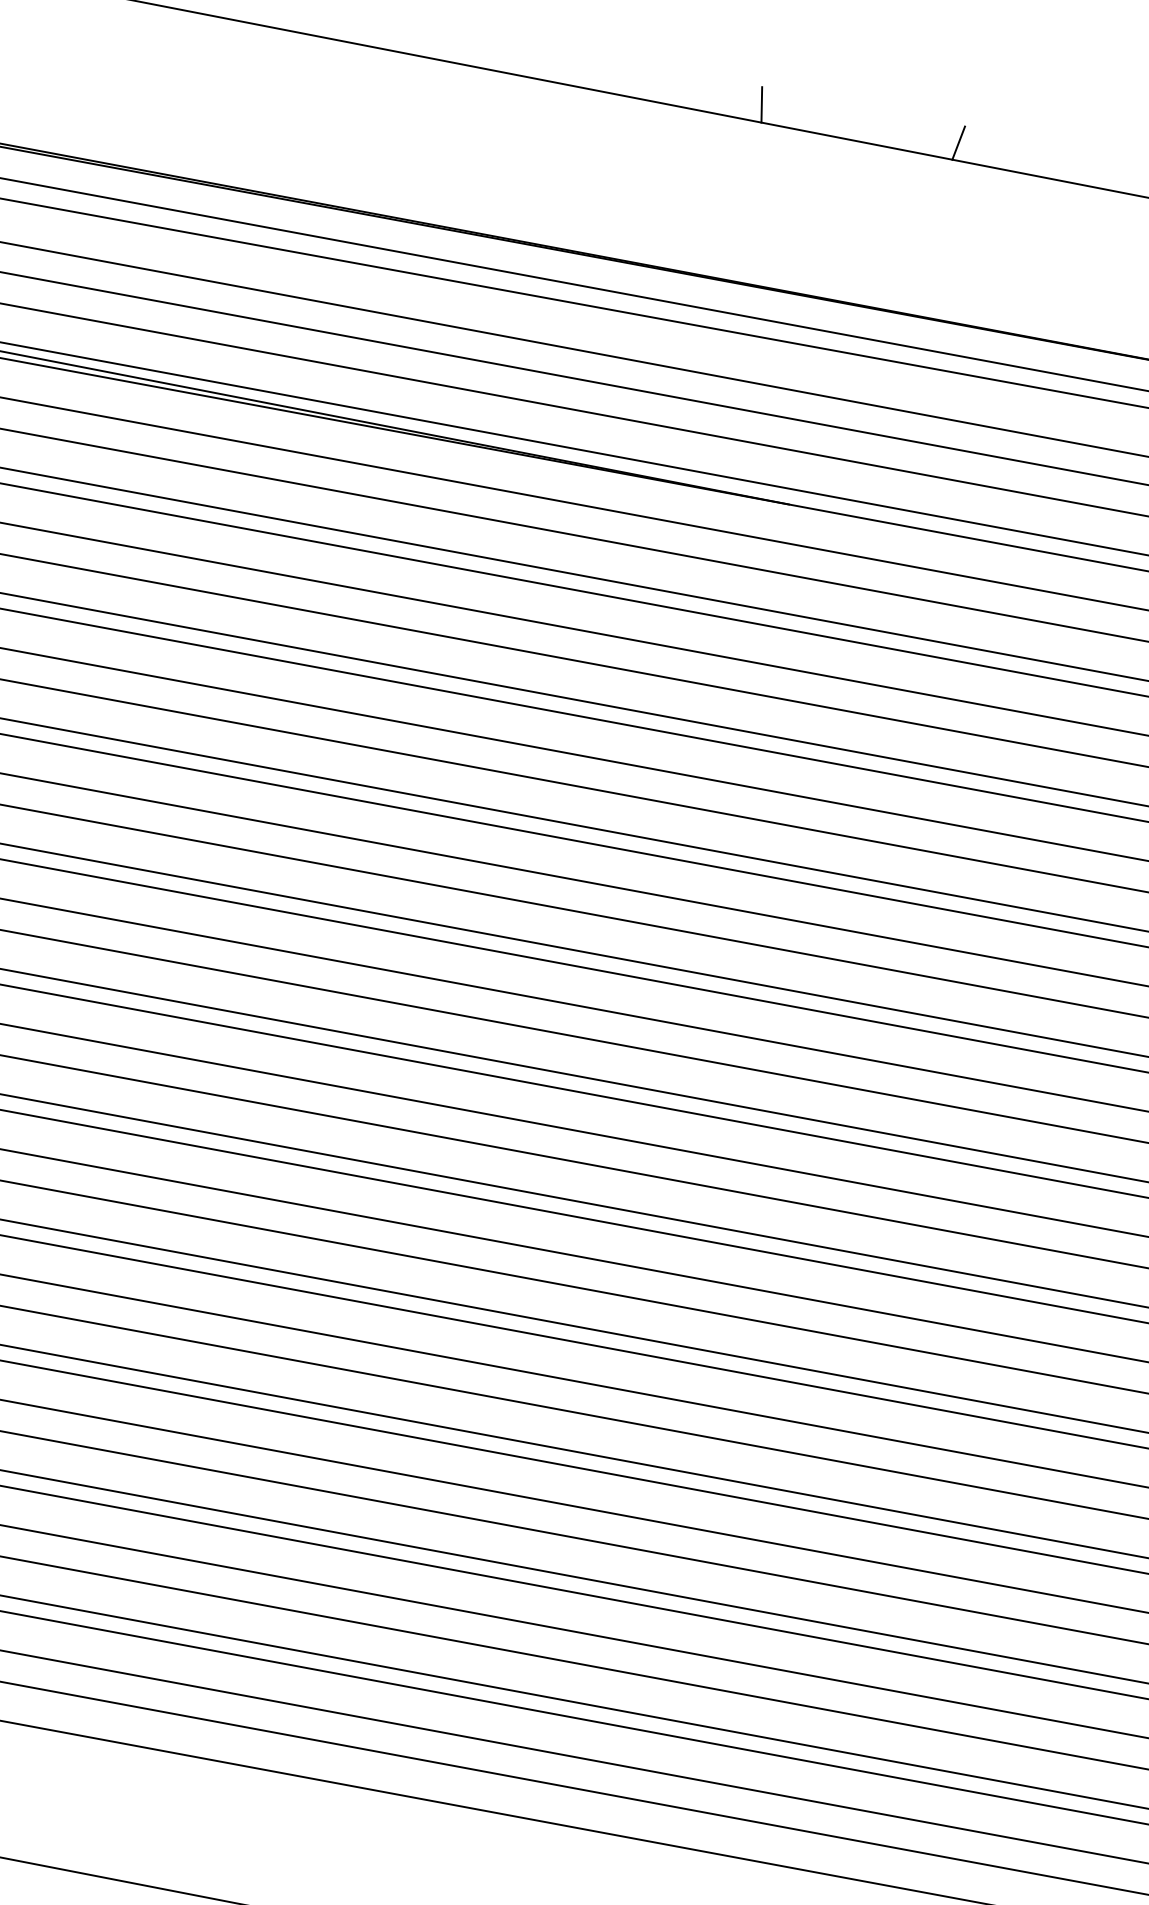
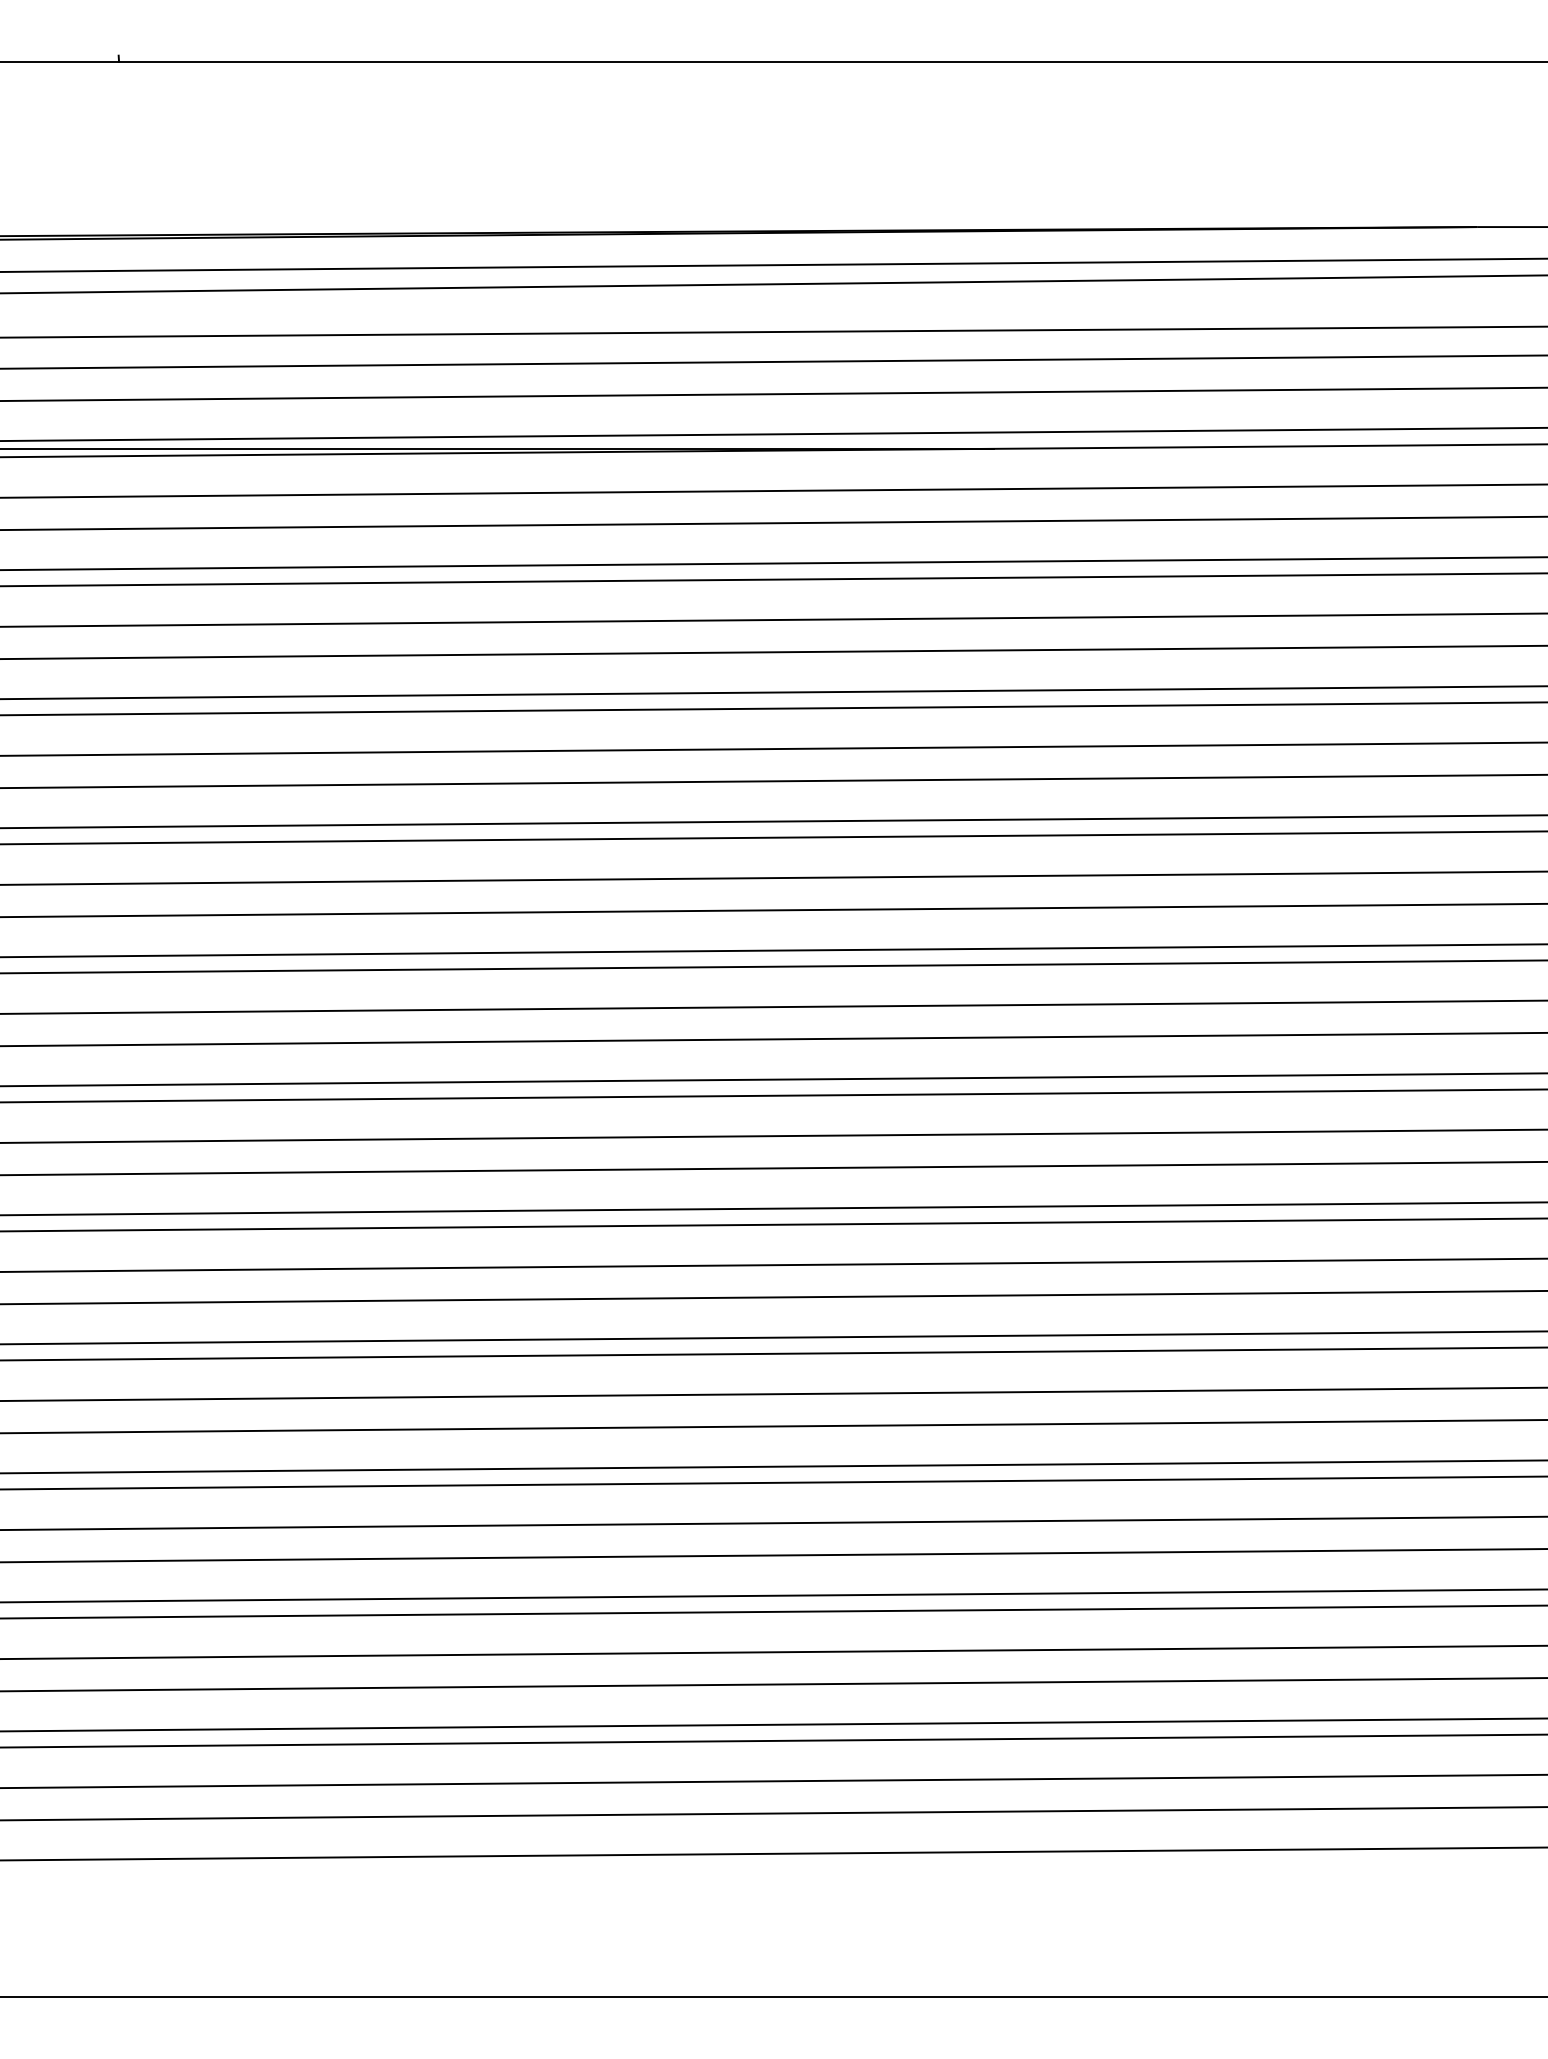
line: (762, 104) -> (886, 43), removed
line: (958, 143) -> (1096, 43), removed

